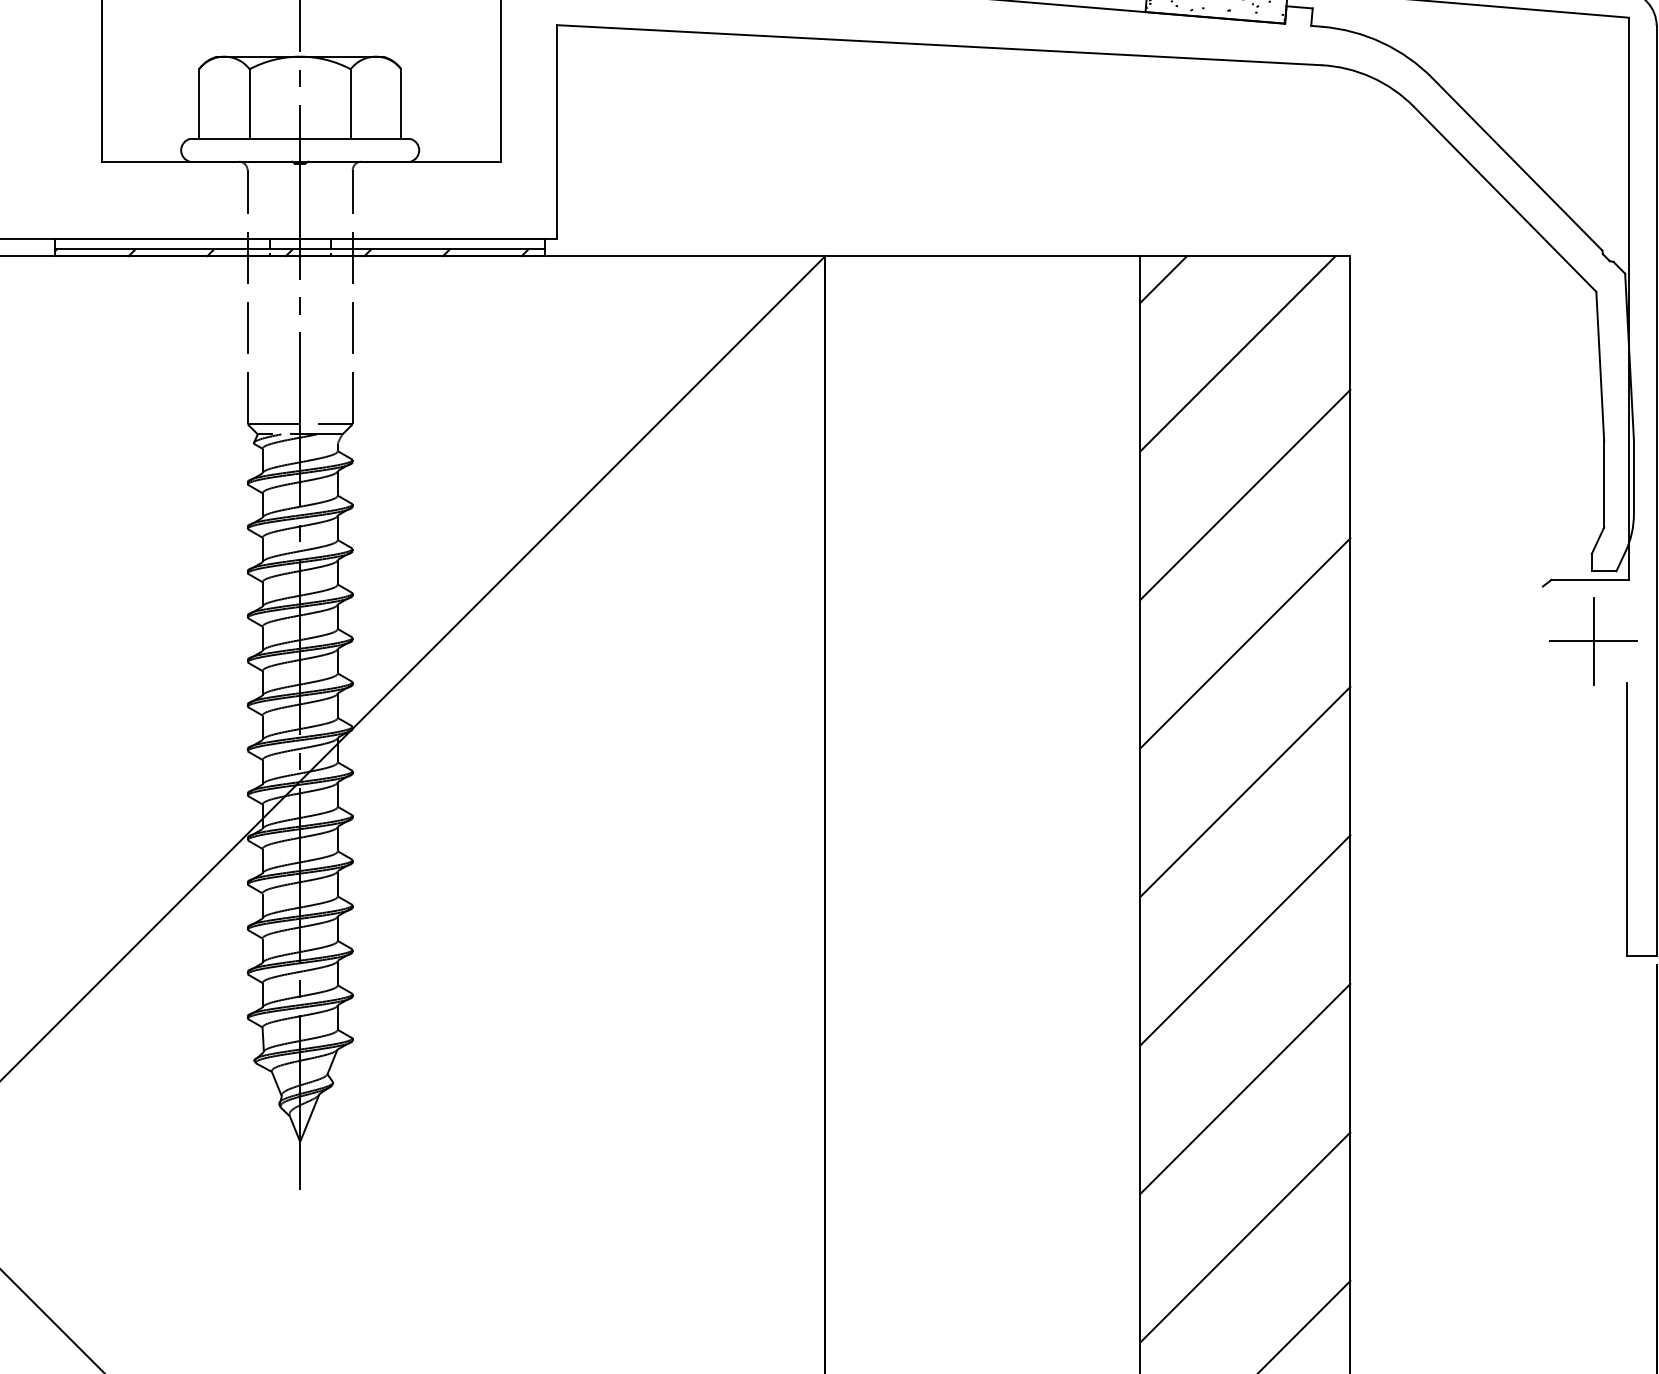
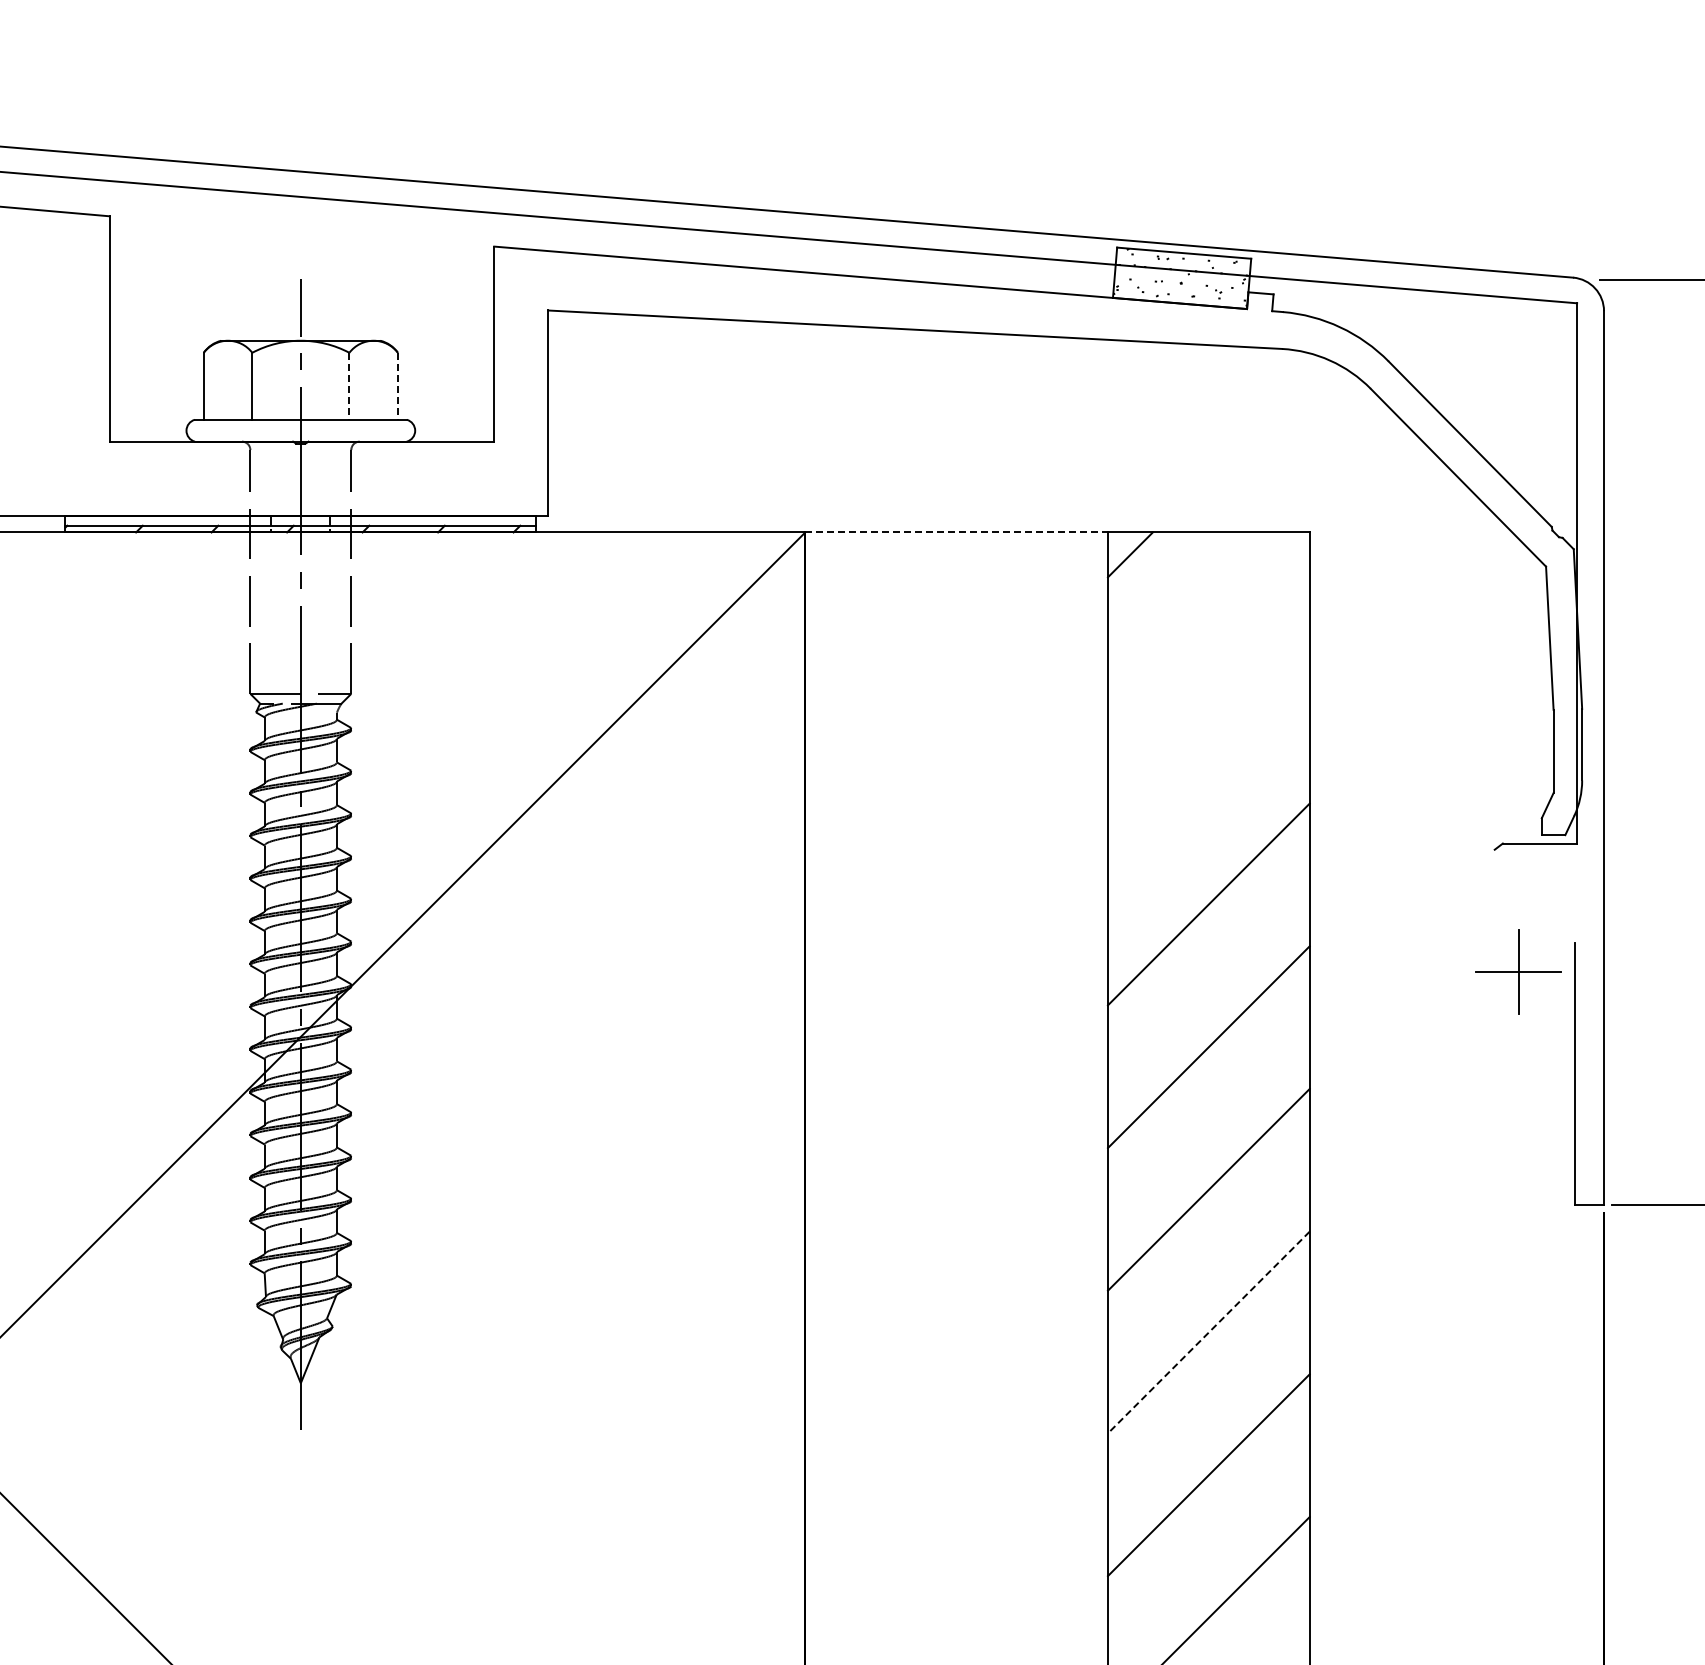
line: (350, 104) -> (349, 386), solid -> dashed
line: (400, 104) -> (397, 386), solid -> dashed
line: (983, 256) -> (957, 532), solid -> dashed
line: (1237, 354) -> (1201, 626), removed
line: (1244, 494) -> (1208, 761), removed
part: (1593, 640) -> (1518, 971), moved
line: (1244, 1088) -> (1208, 1332), solid -> dashed

